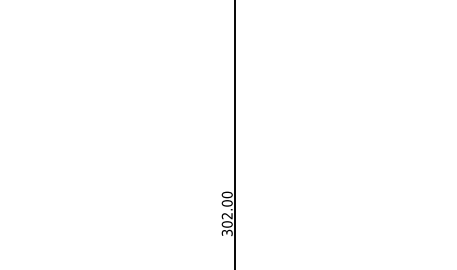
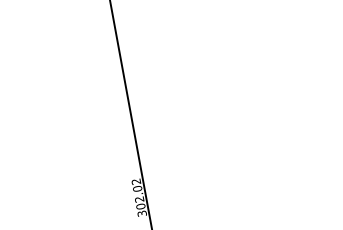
text: (226, 194) -> (135, 181), 302.00 -> 302.02

